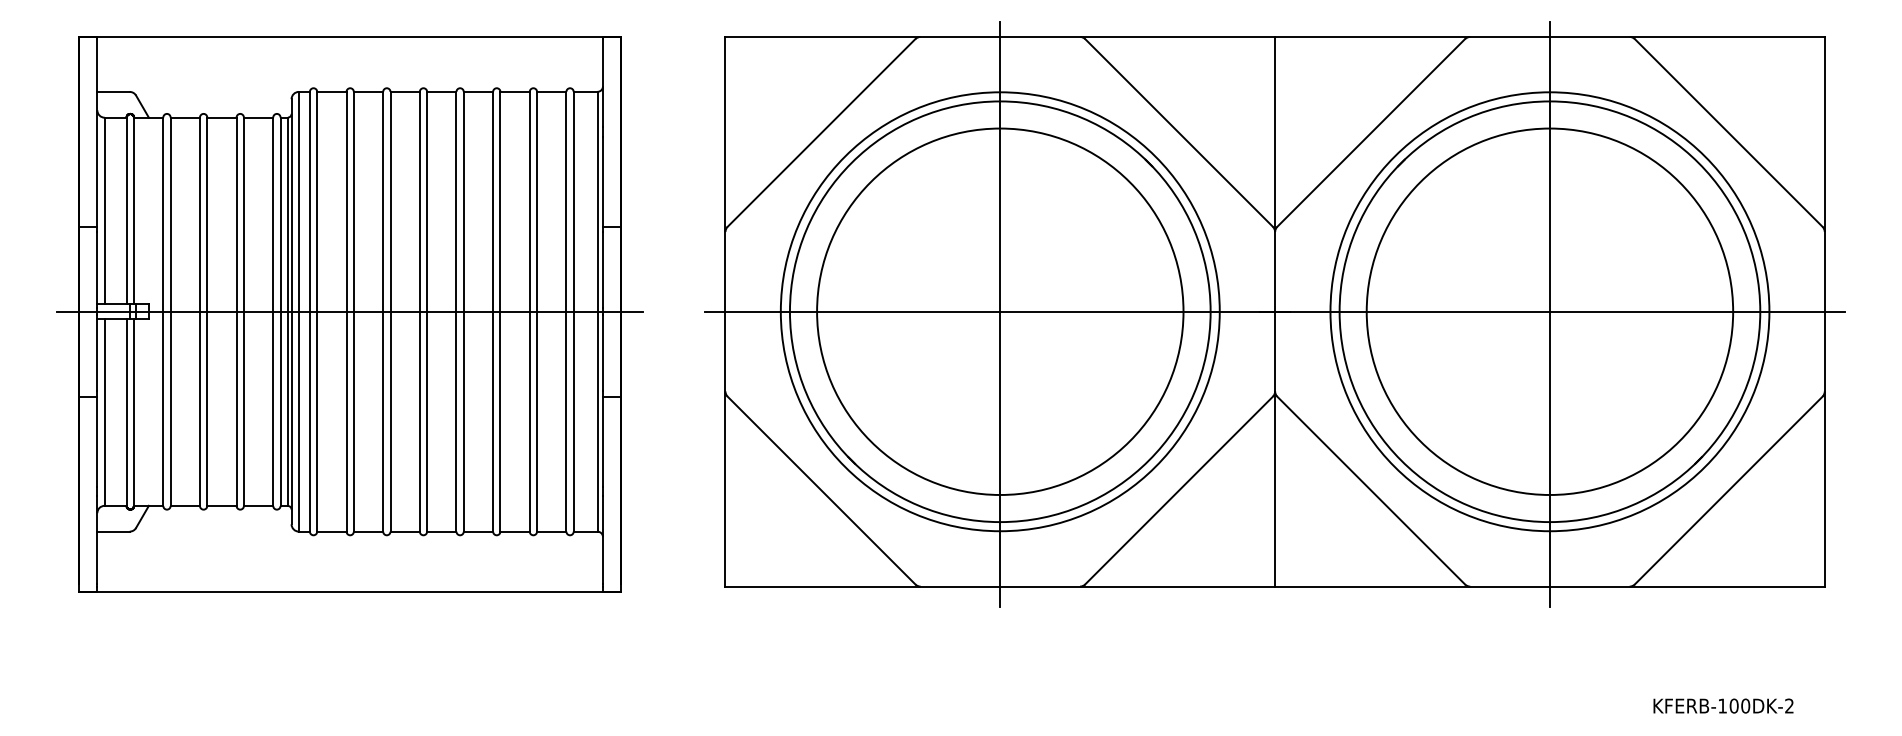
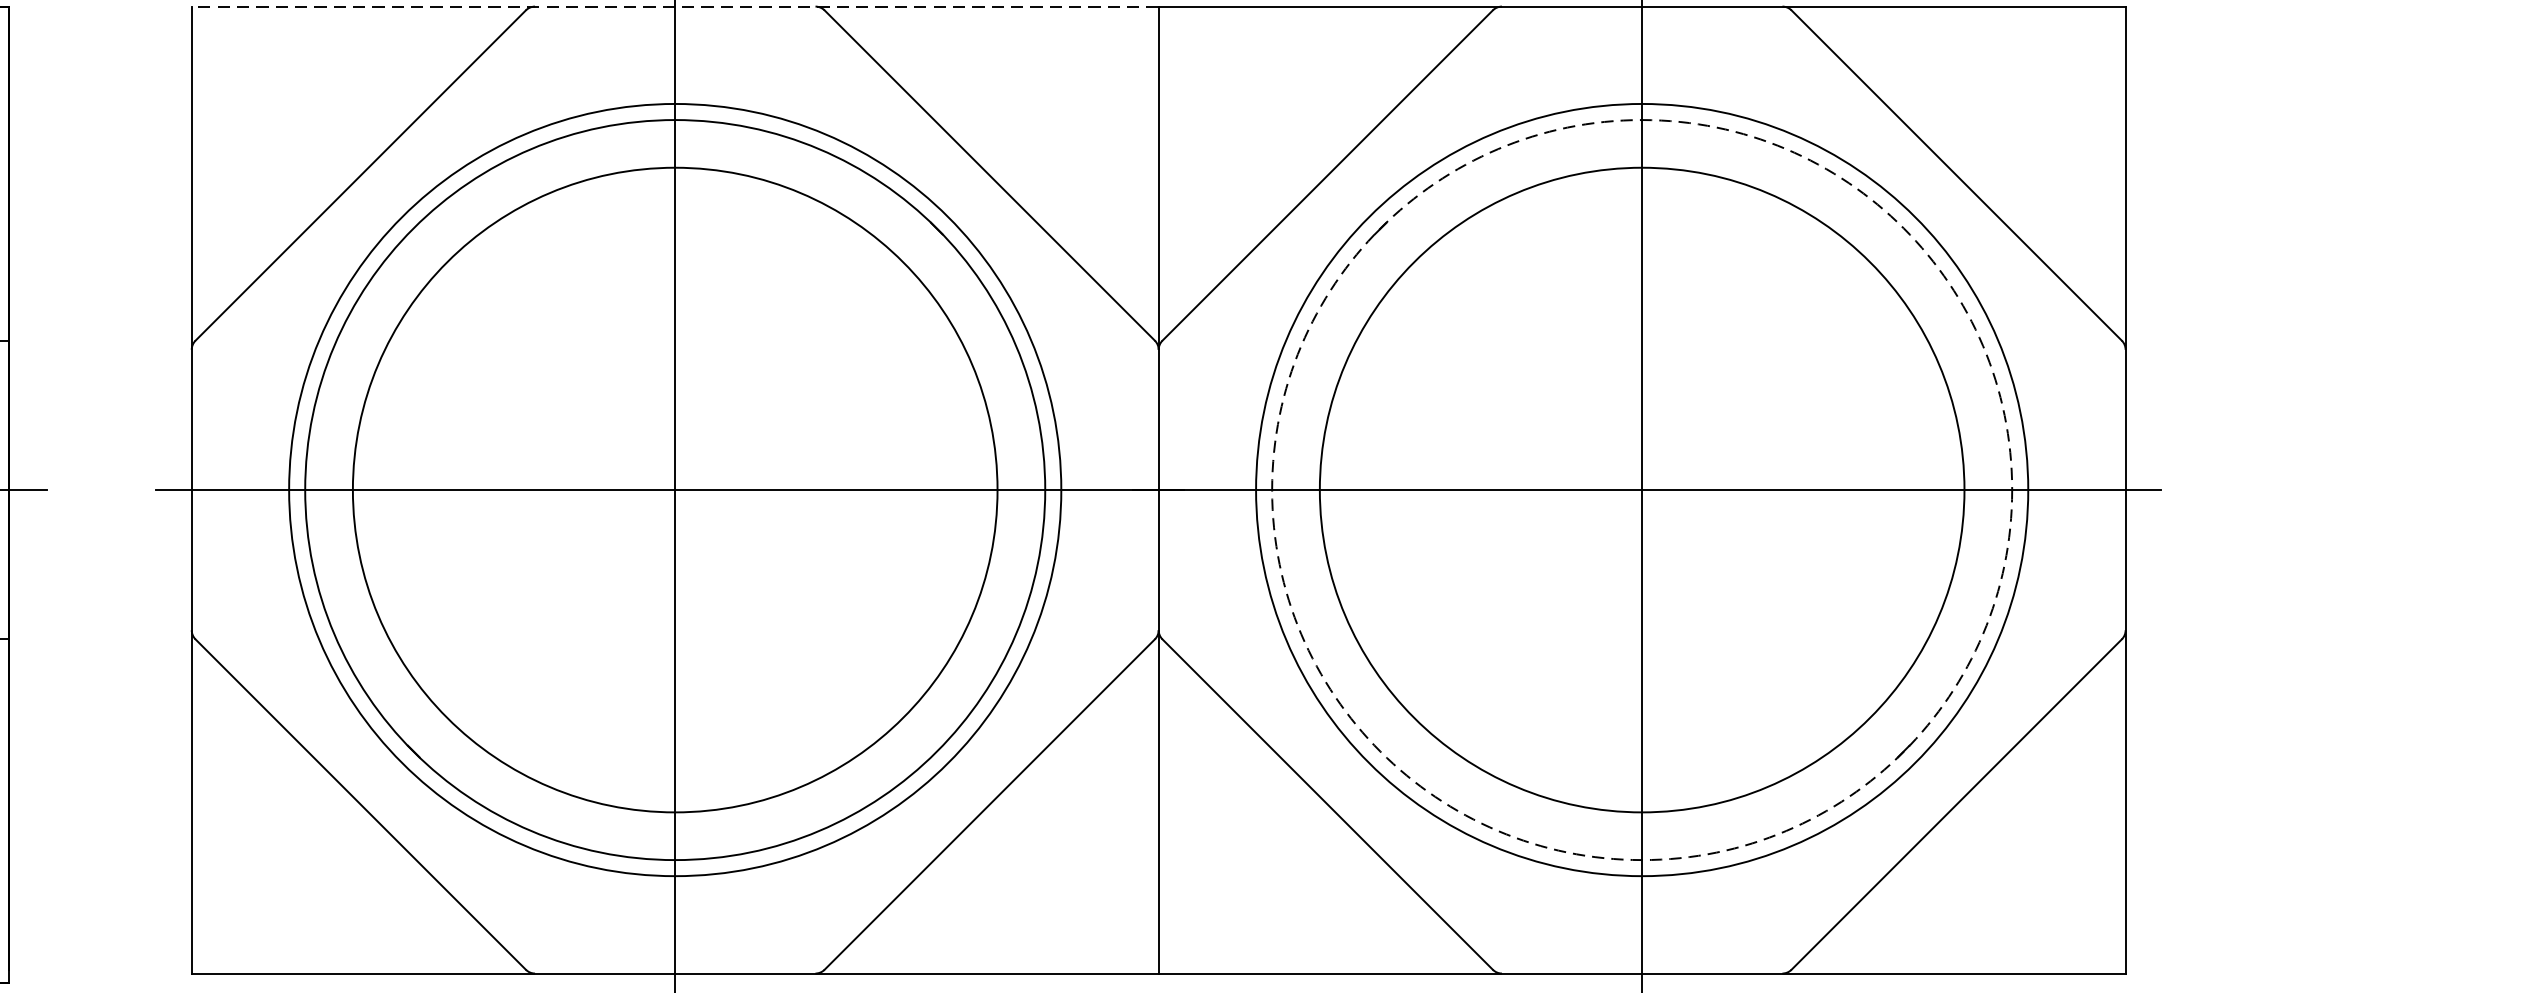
line: (1000, 36) -> (675, 5), solid -> dashed
circle: (1549, 311) -> (1641, 489), solid -> dashed

